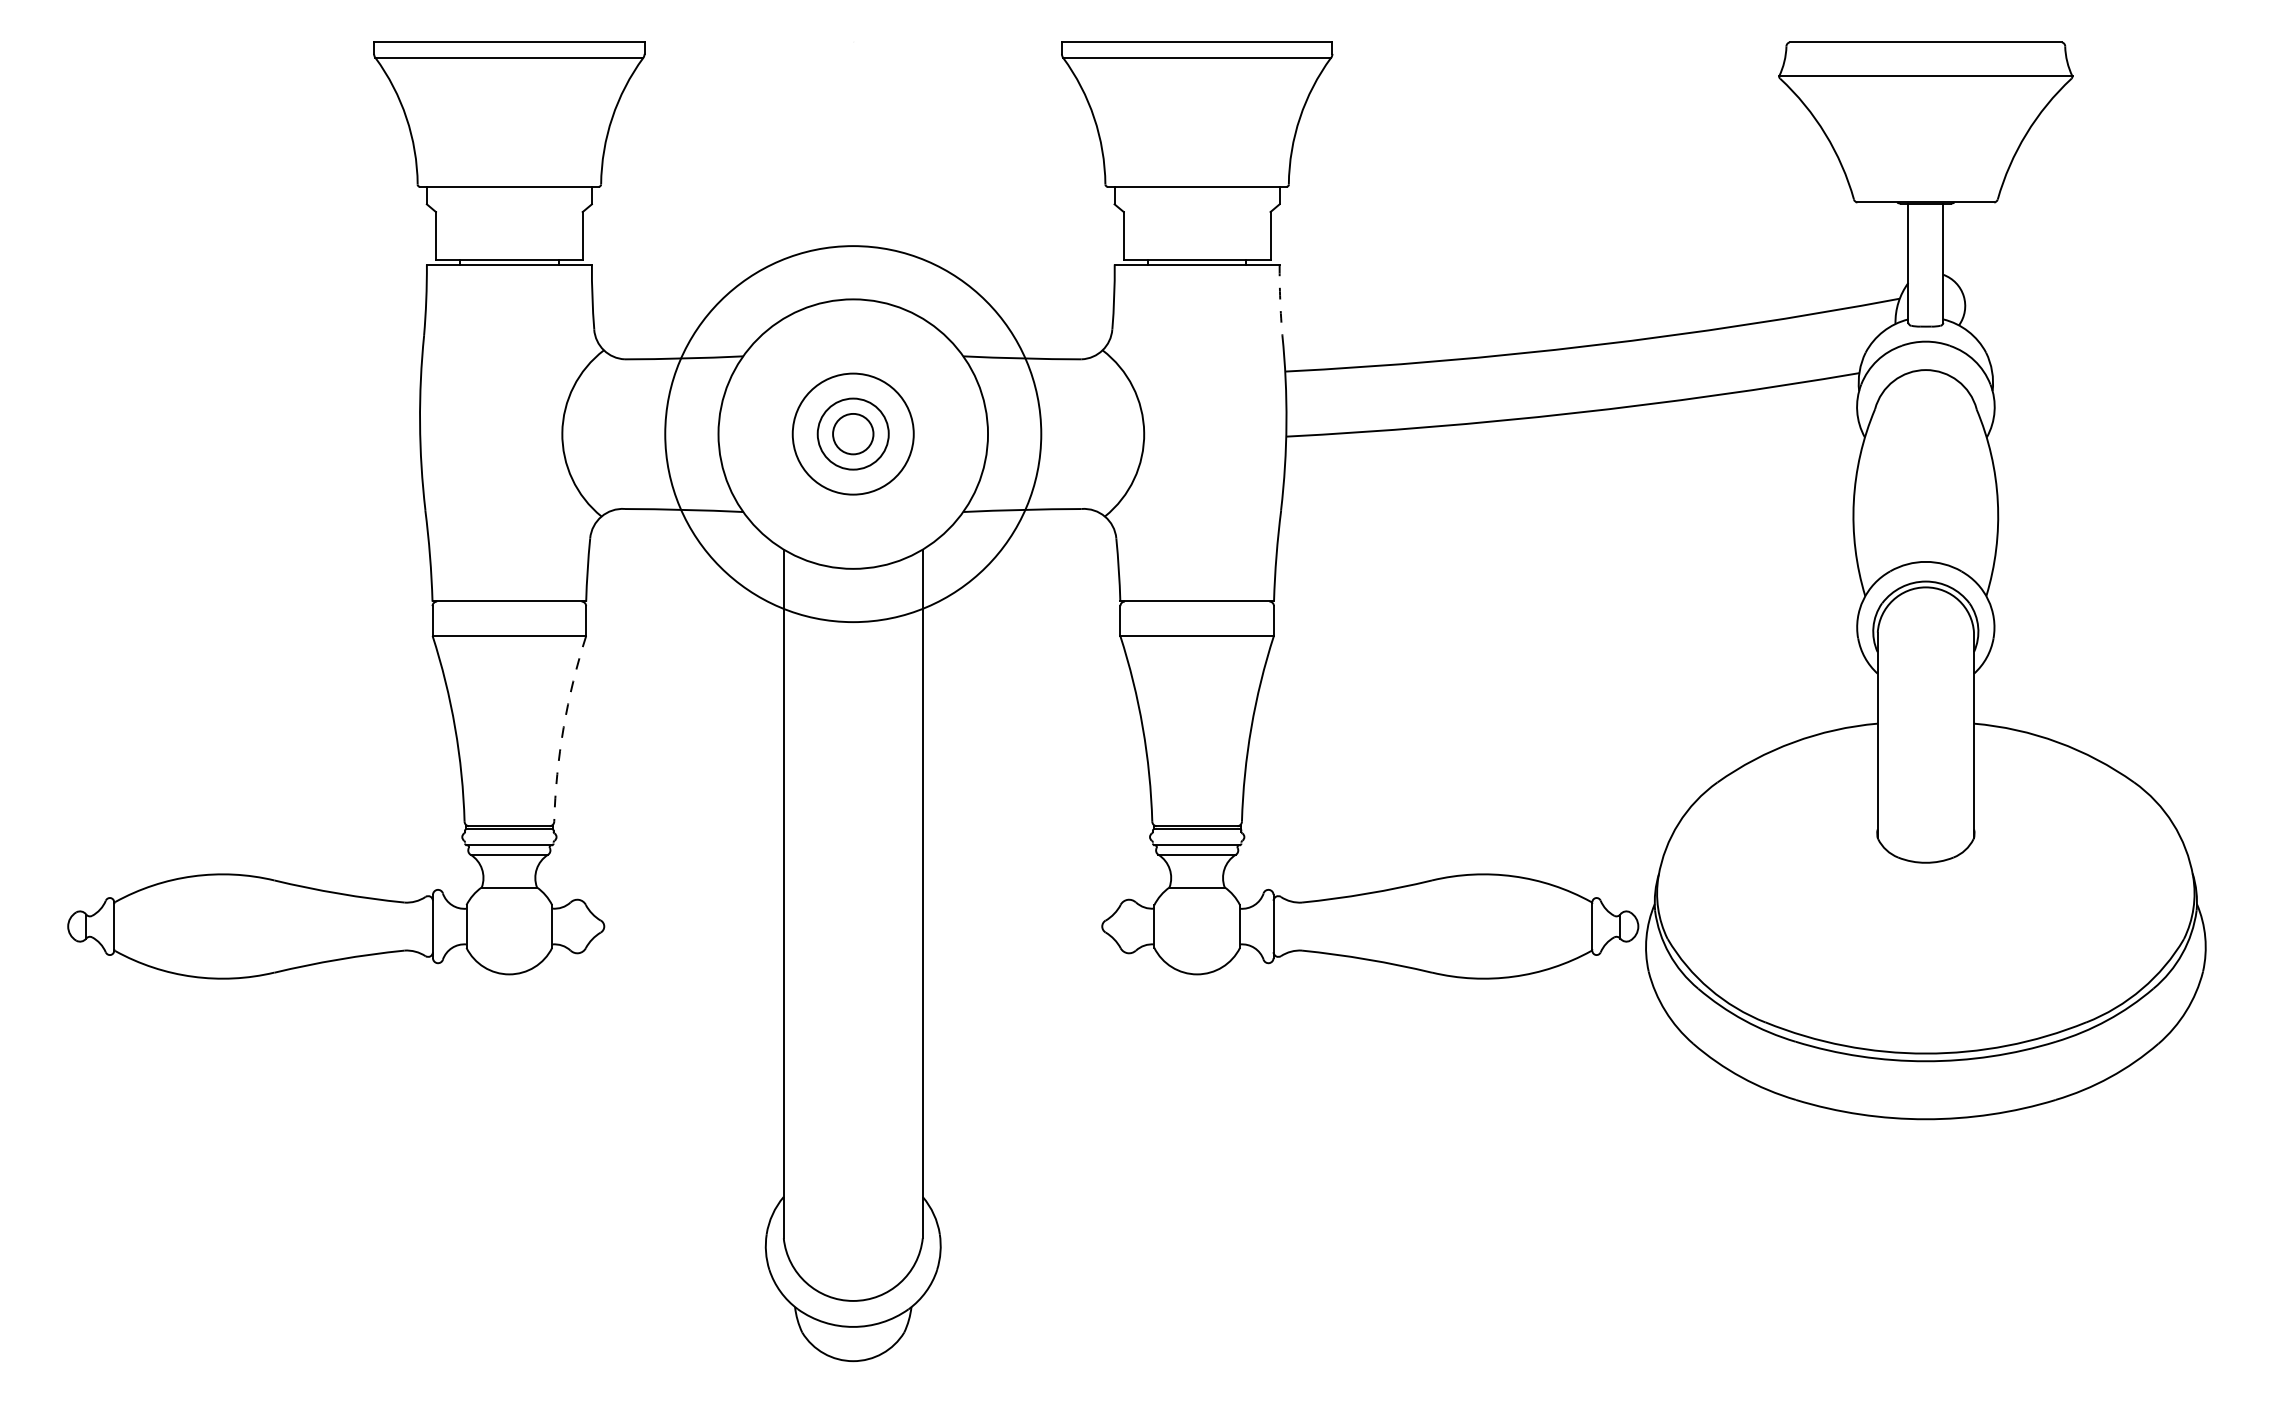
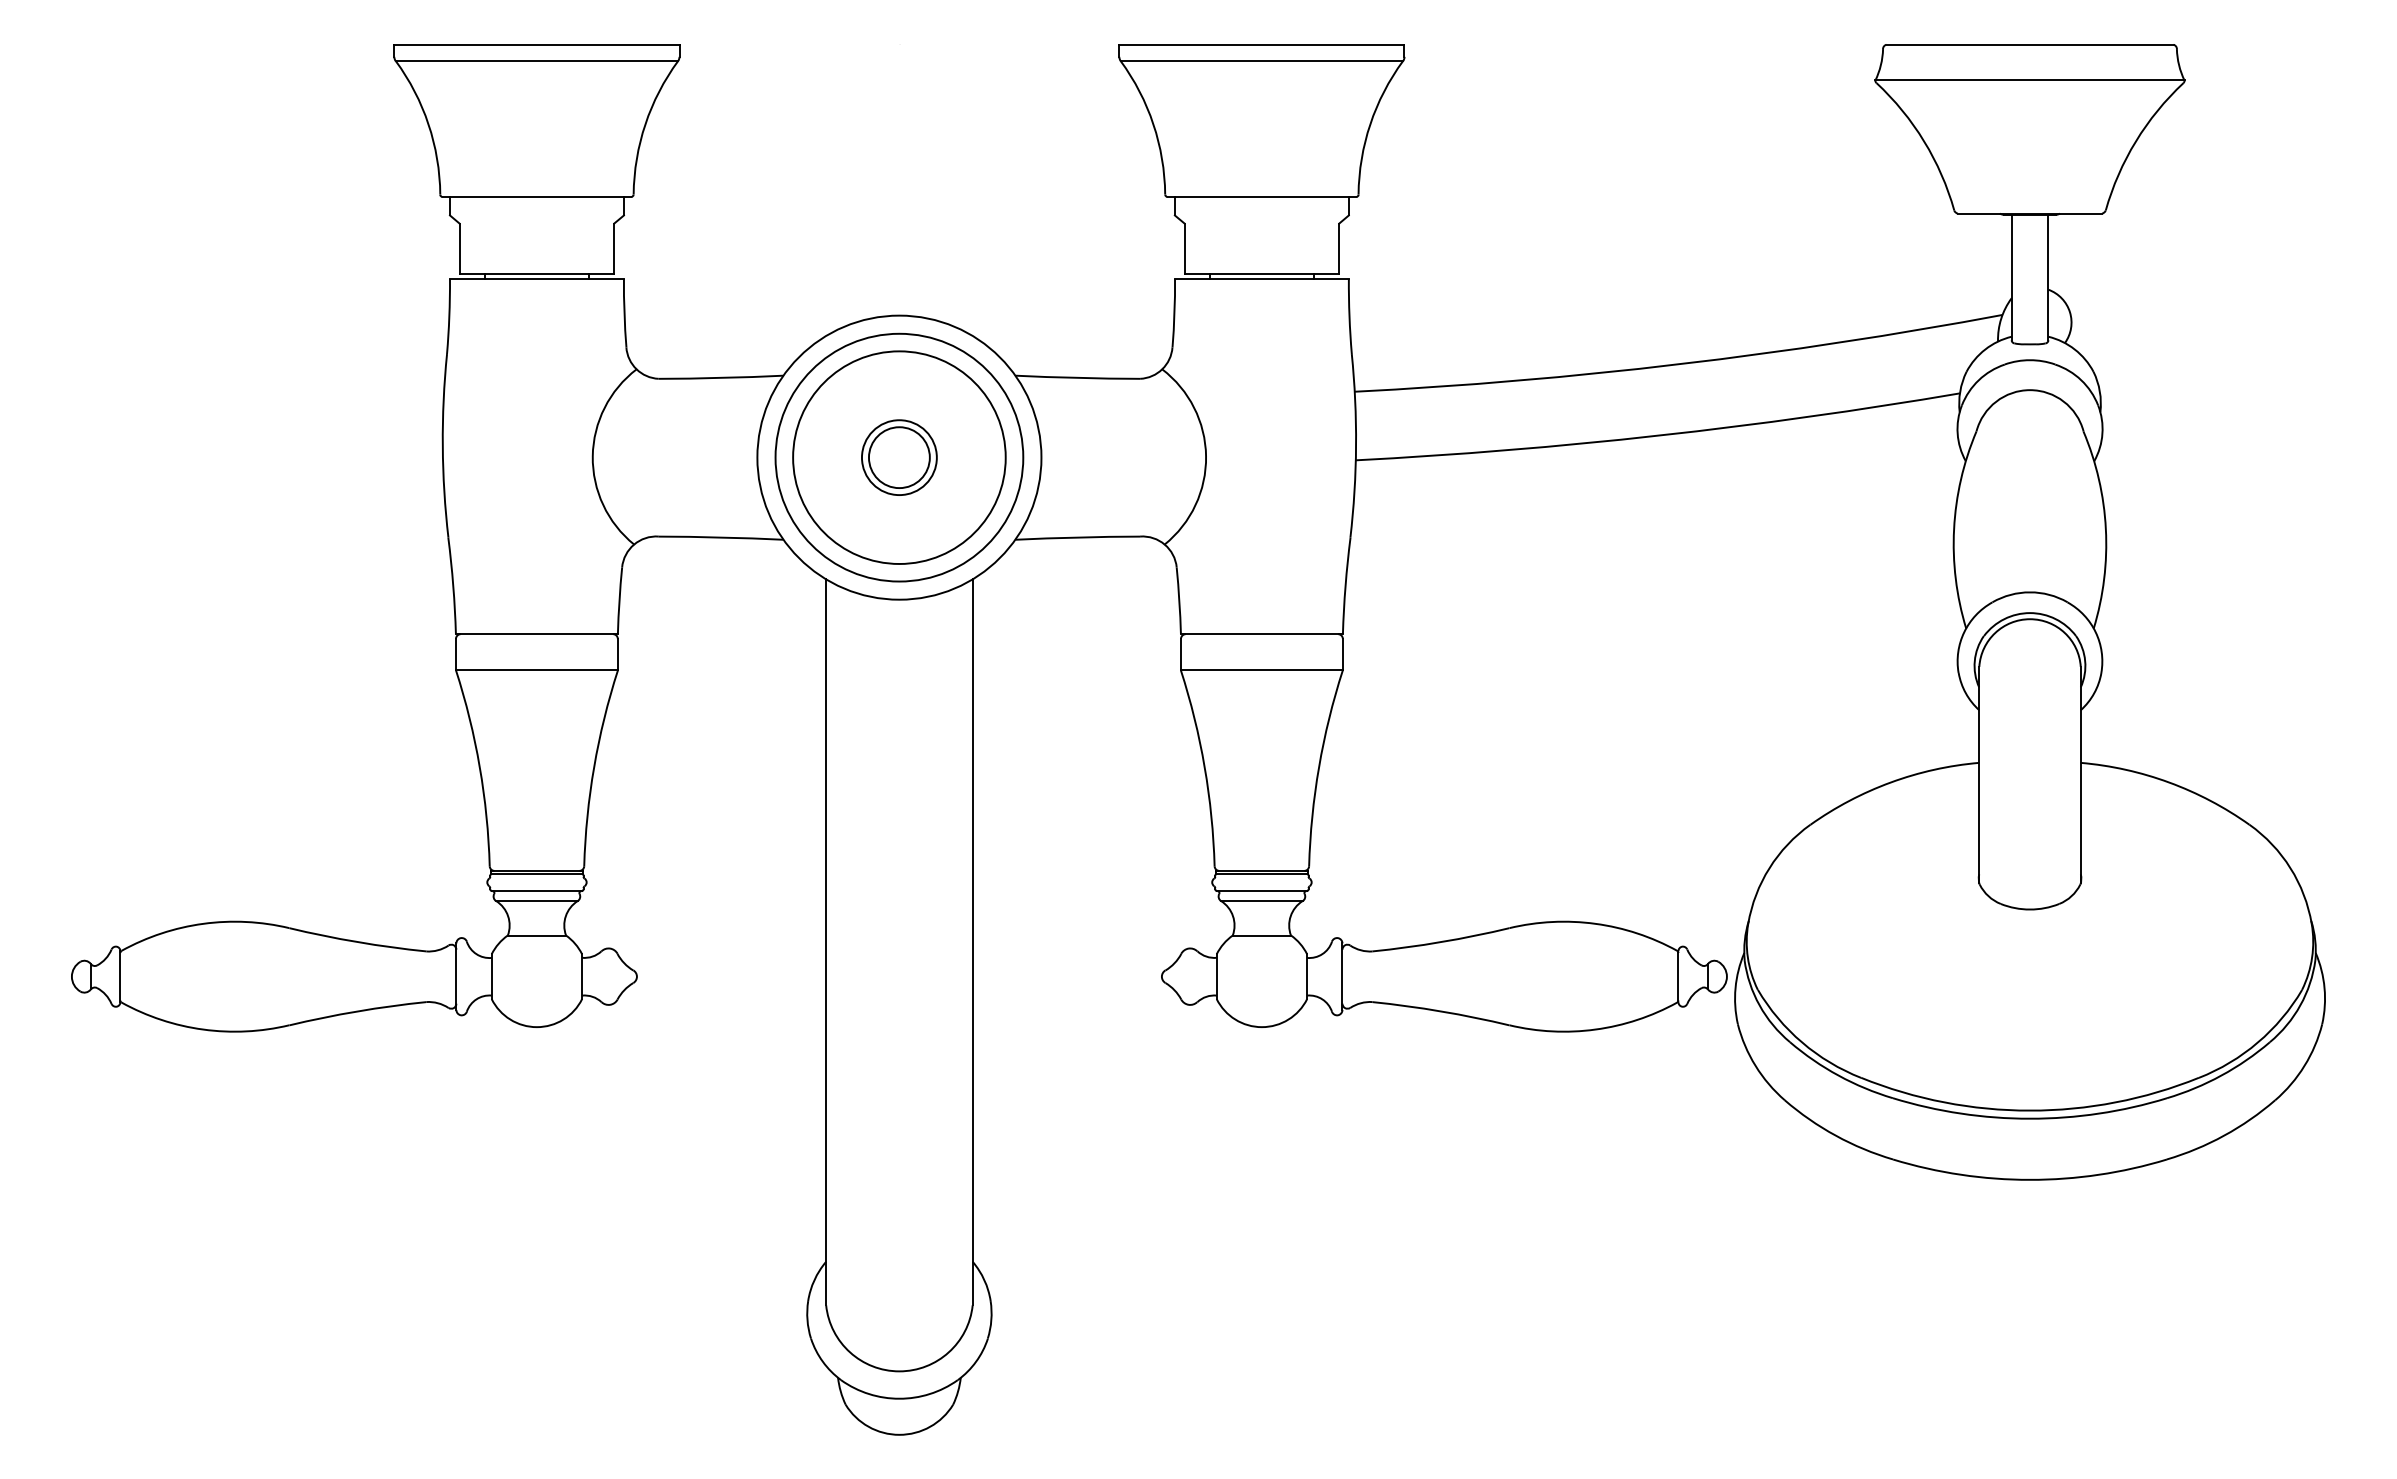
arc: (1280, 300) -> (1349, 316), dashed -> solid
circle: (852, 433) -> (898, 457), size x1.43
circle: (853, 433) -> (899, 457), size x0.62
circle: (853, 433) -> (899, 457), size x1.67
arc: (563, 728) -> (594, 767), dashed -> solid

